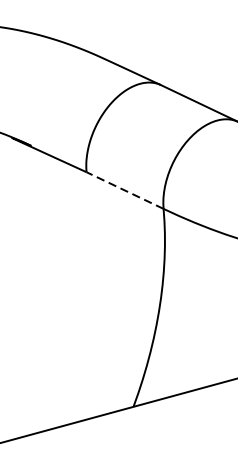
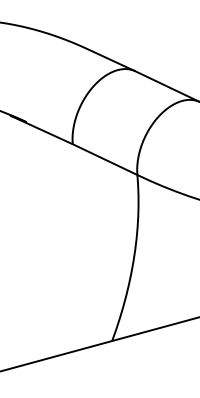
line: (125, 190) -> (105, 159), dashed -> solid

